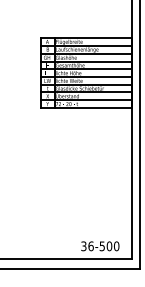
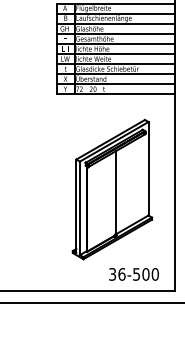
part: (83, 180) -> (112, 188), added

